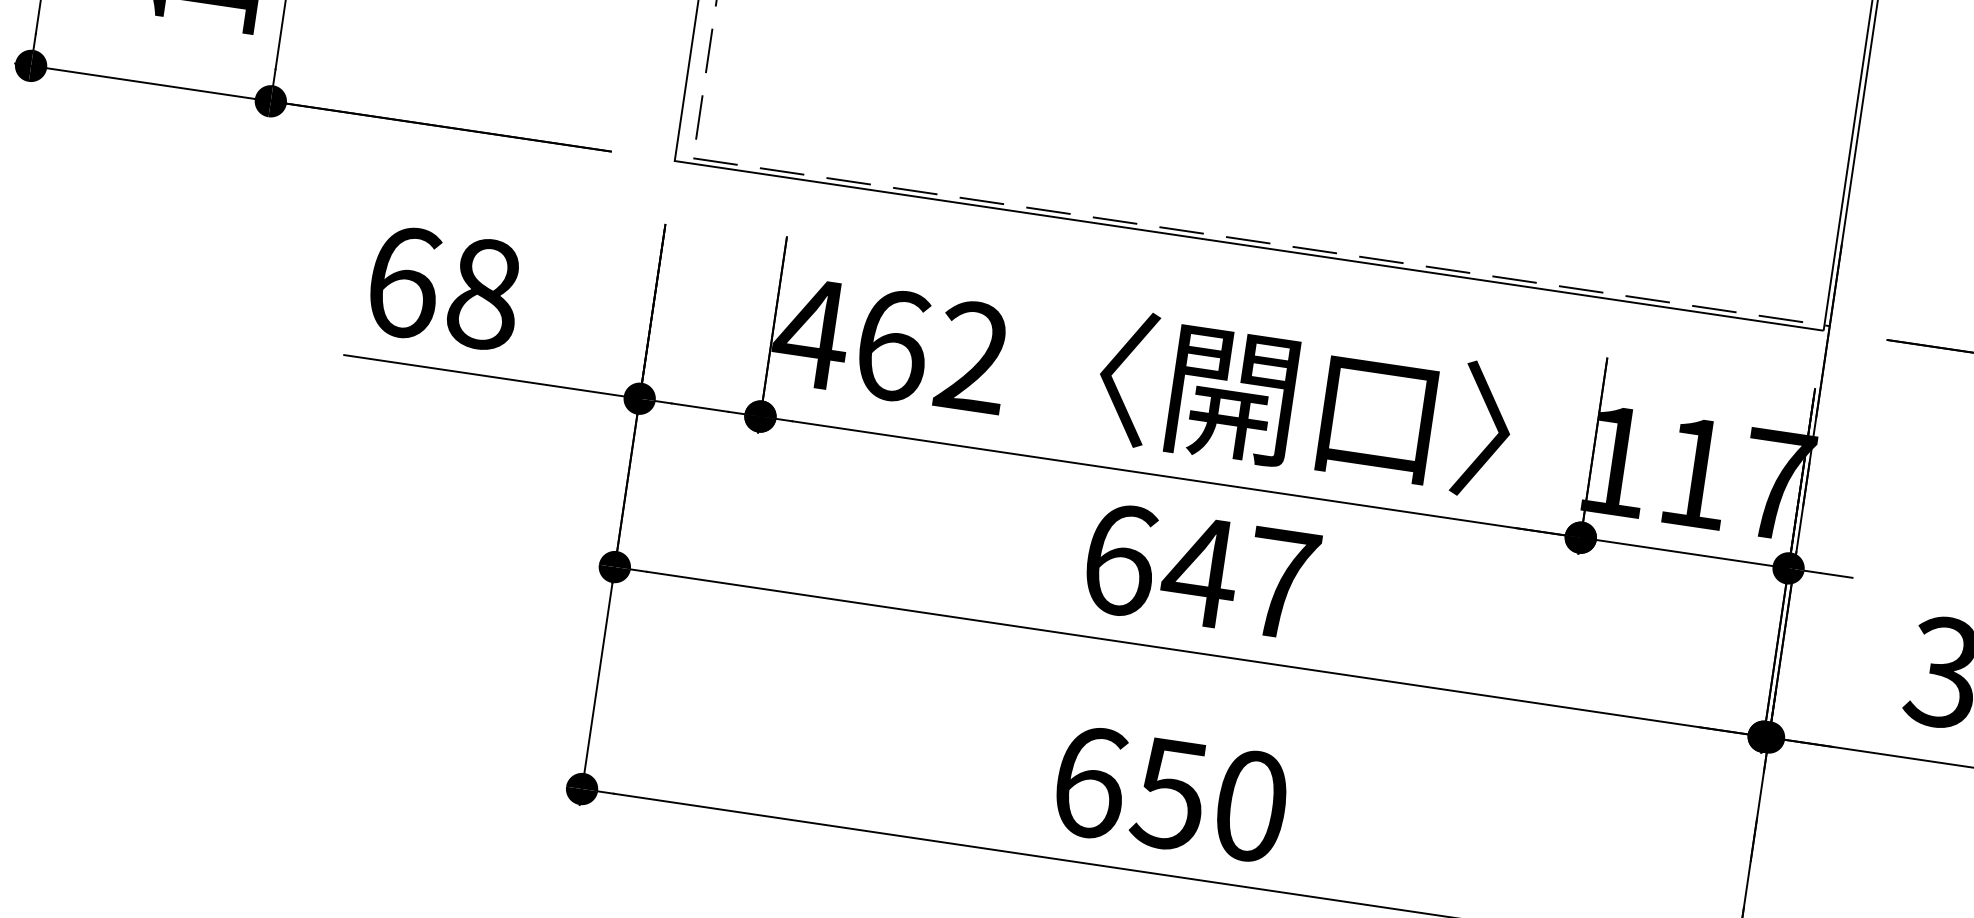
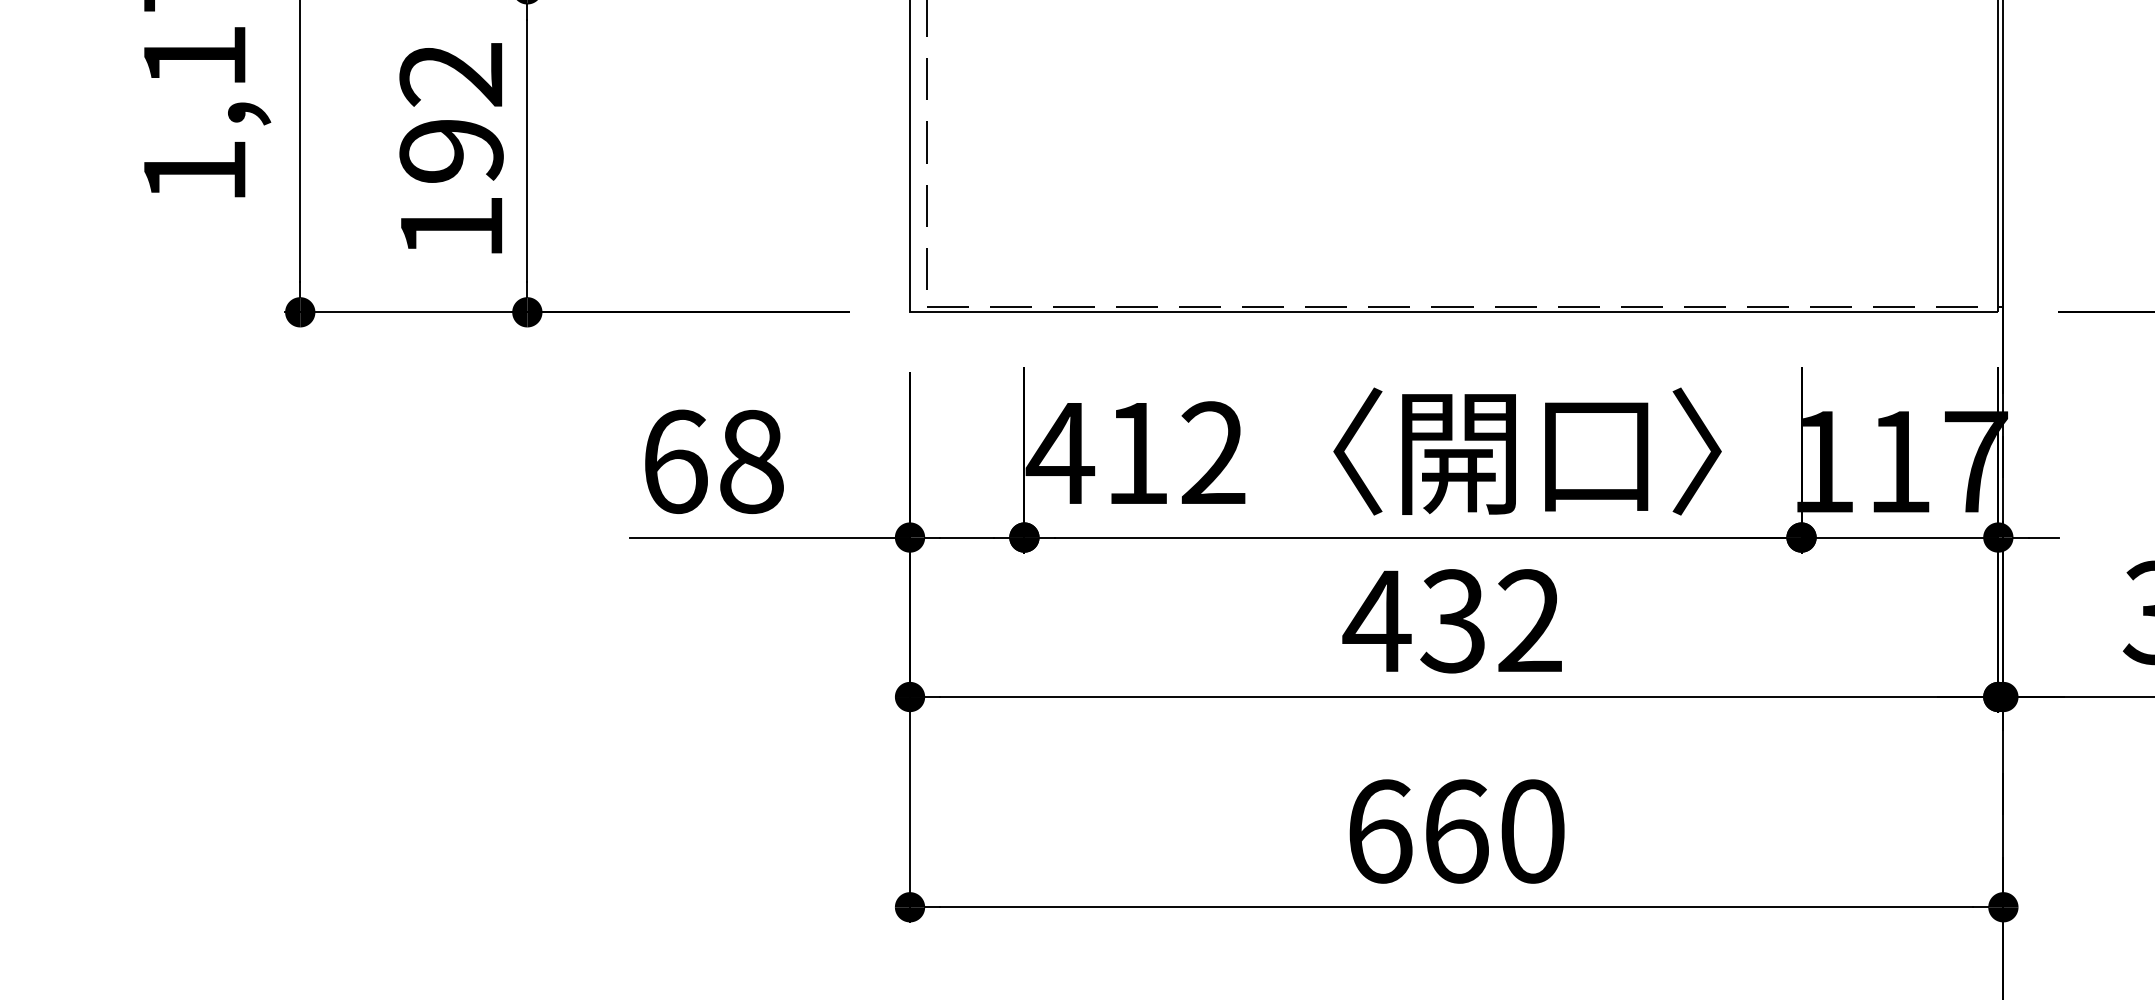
text: (893, 345) -> (1138, 453), 462 -> 412
text: (1199, 571) -> (1452, 621), 647 -> 432
text: (1169, 794) -> (1455, 831), 650 -> 660

